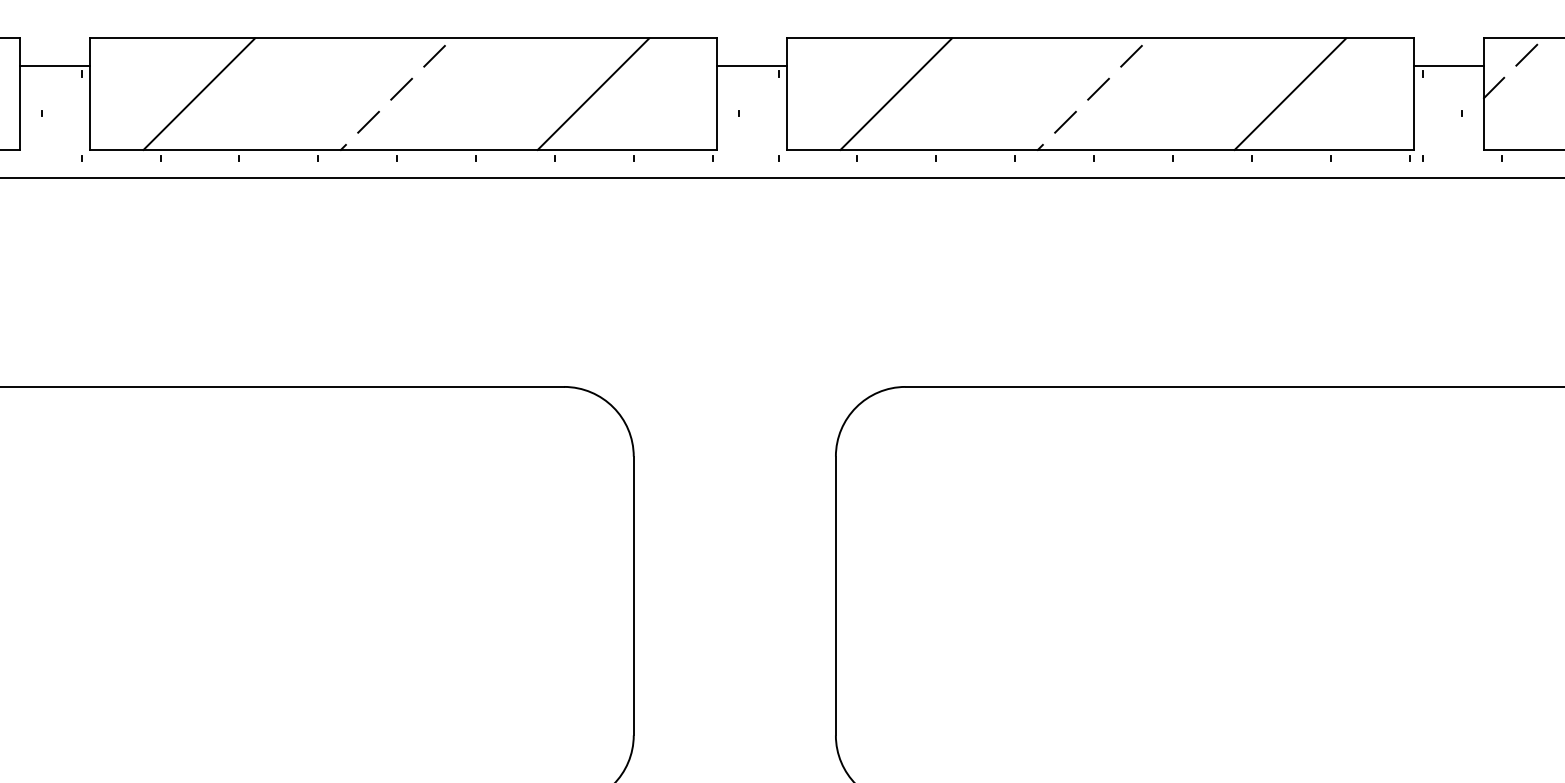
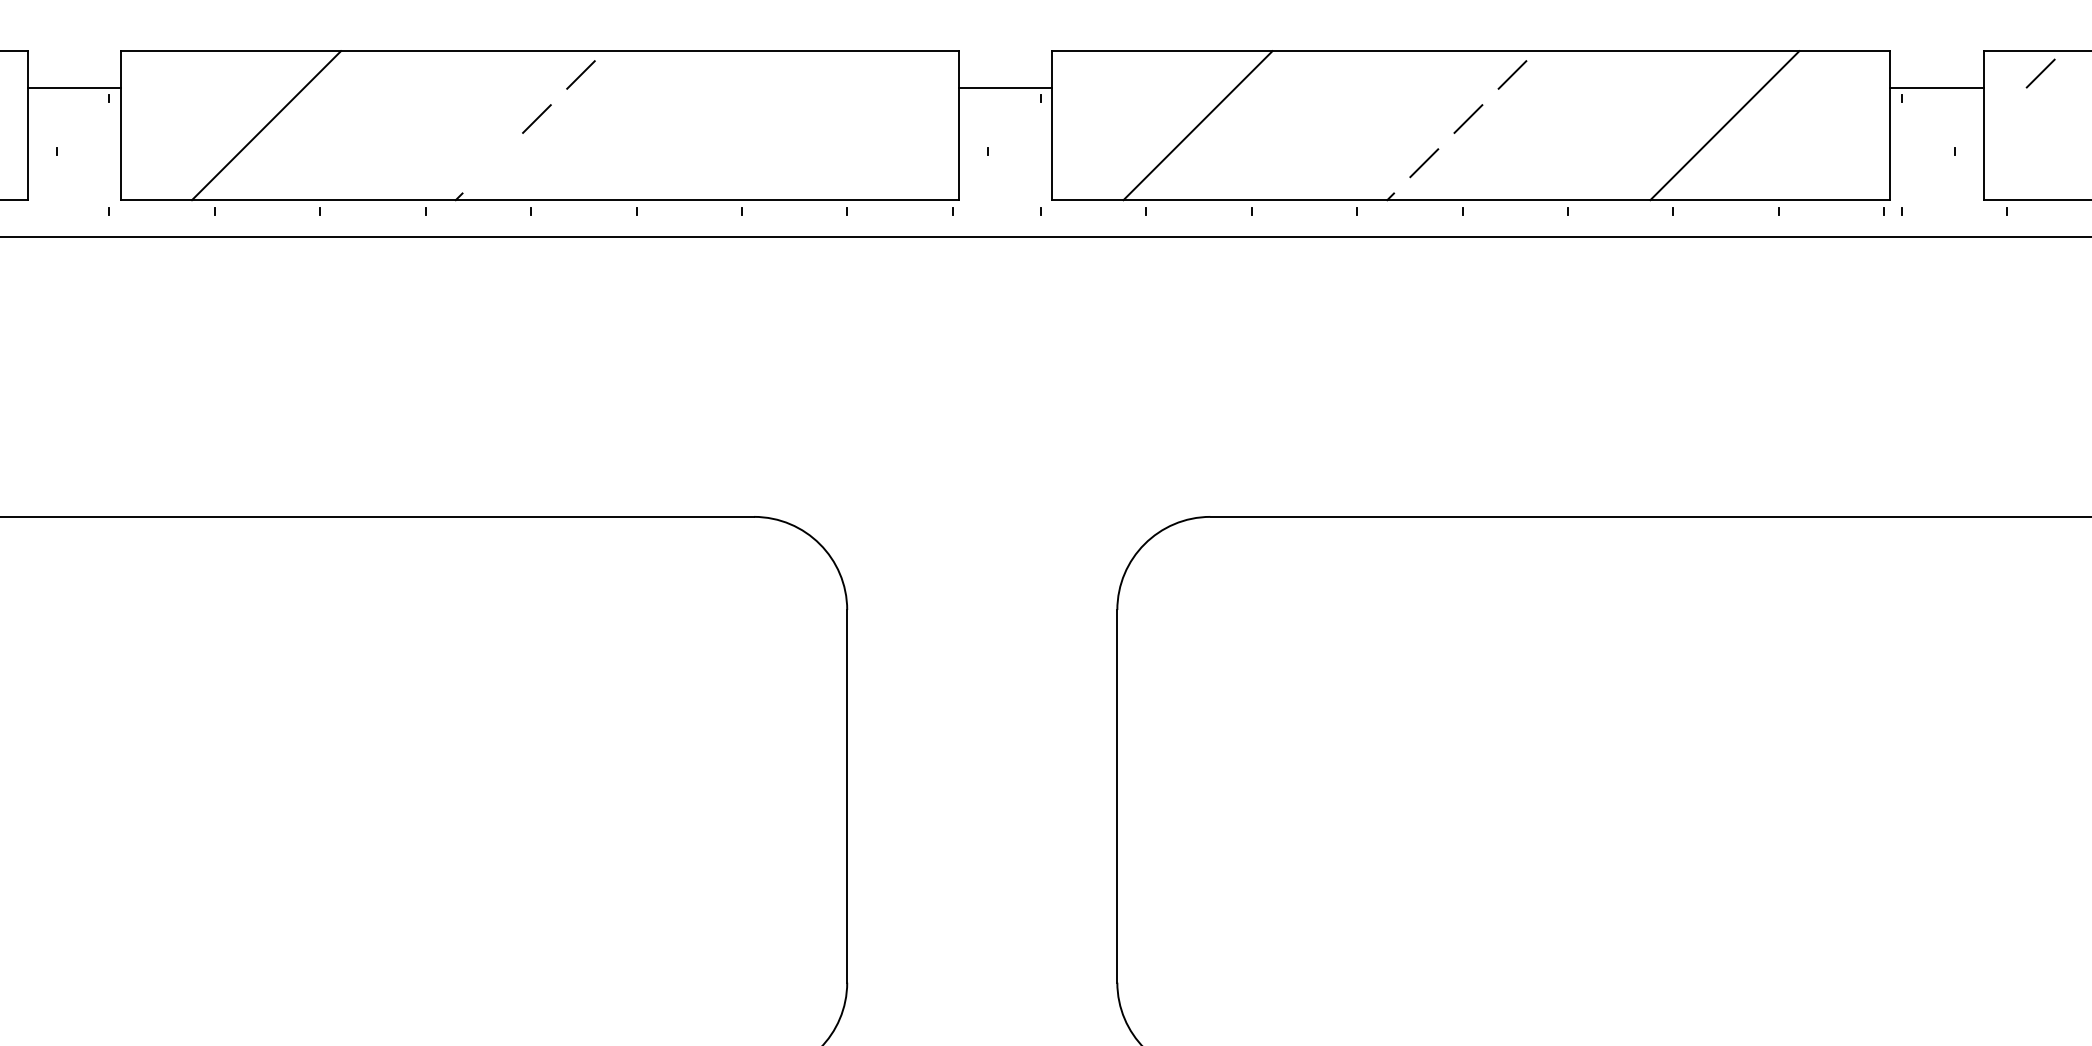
line: (1493, 87) -> (1996, 116), removed
line: (592, 94) -> (792, 125), removed
line: (368, 122) -> (492, 163), removed

